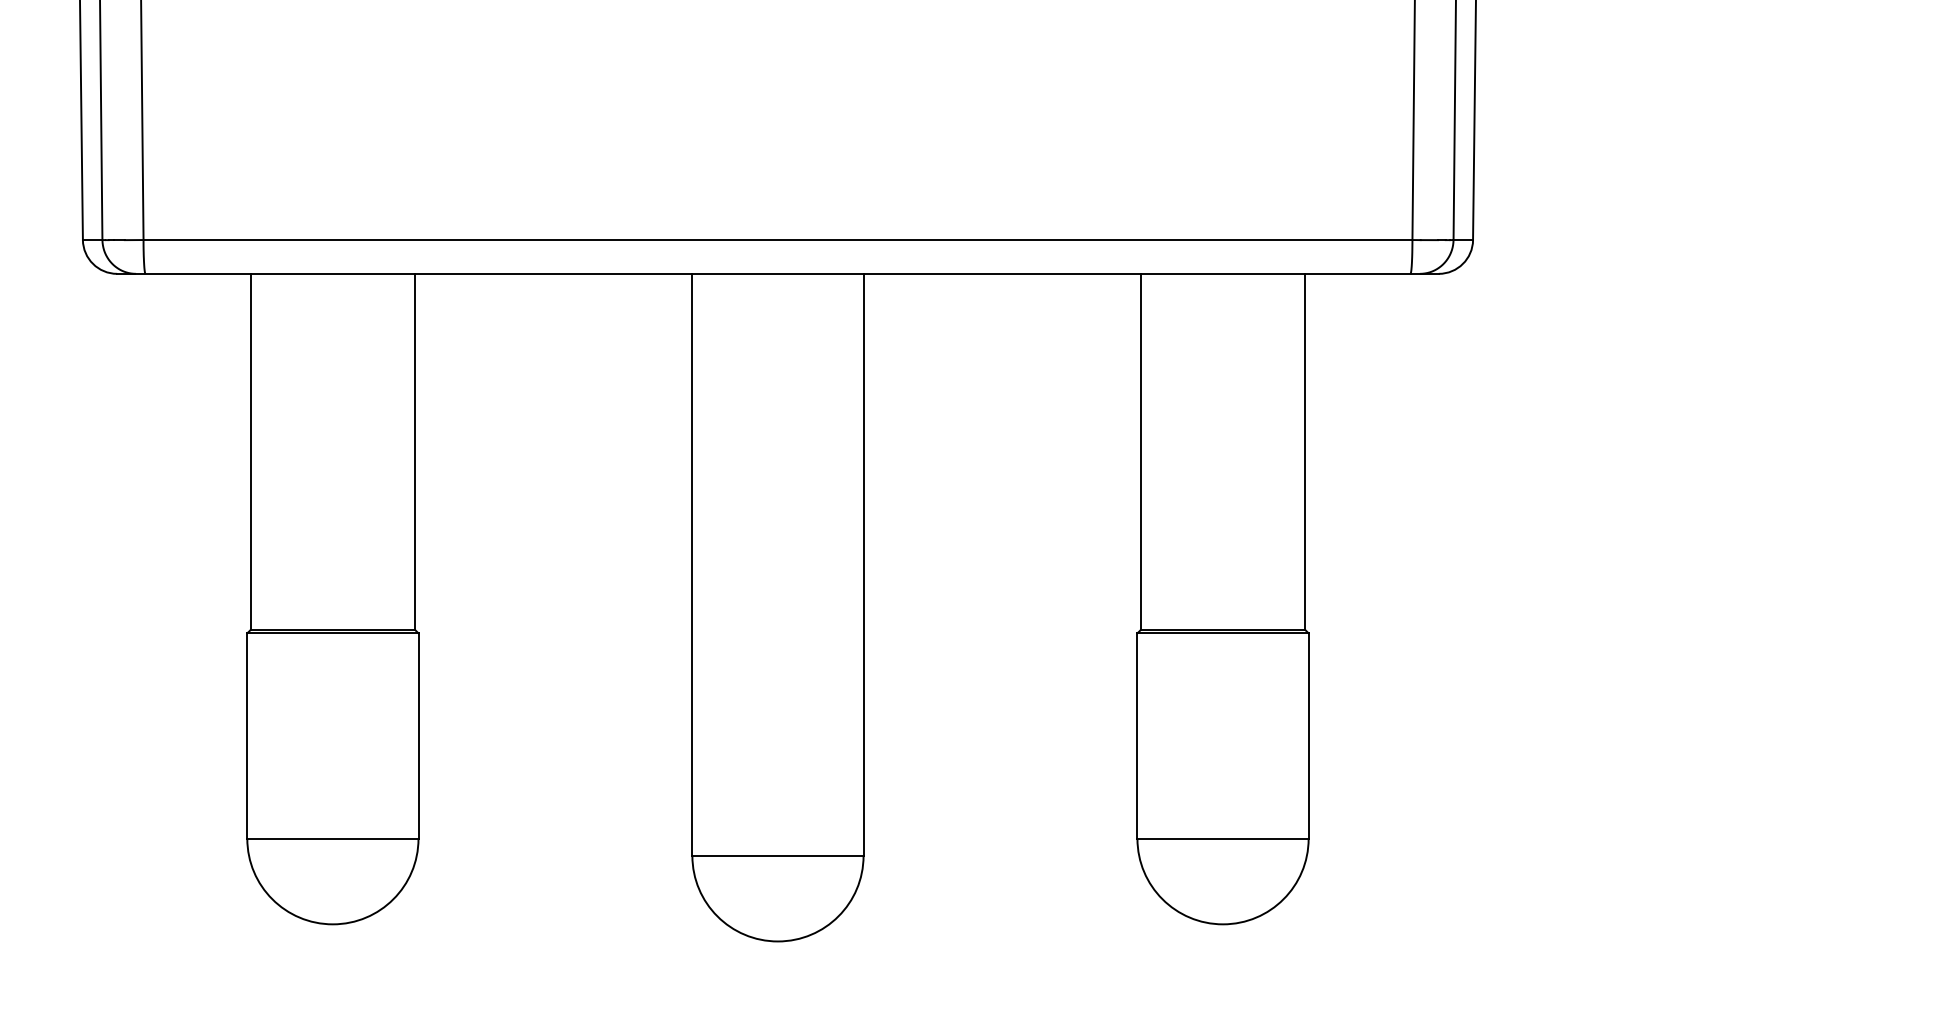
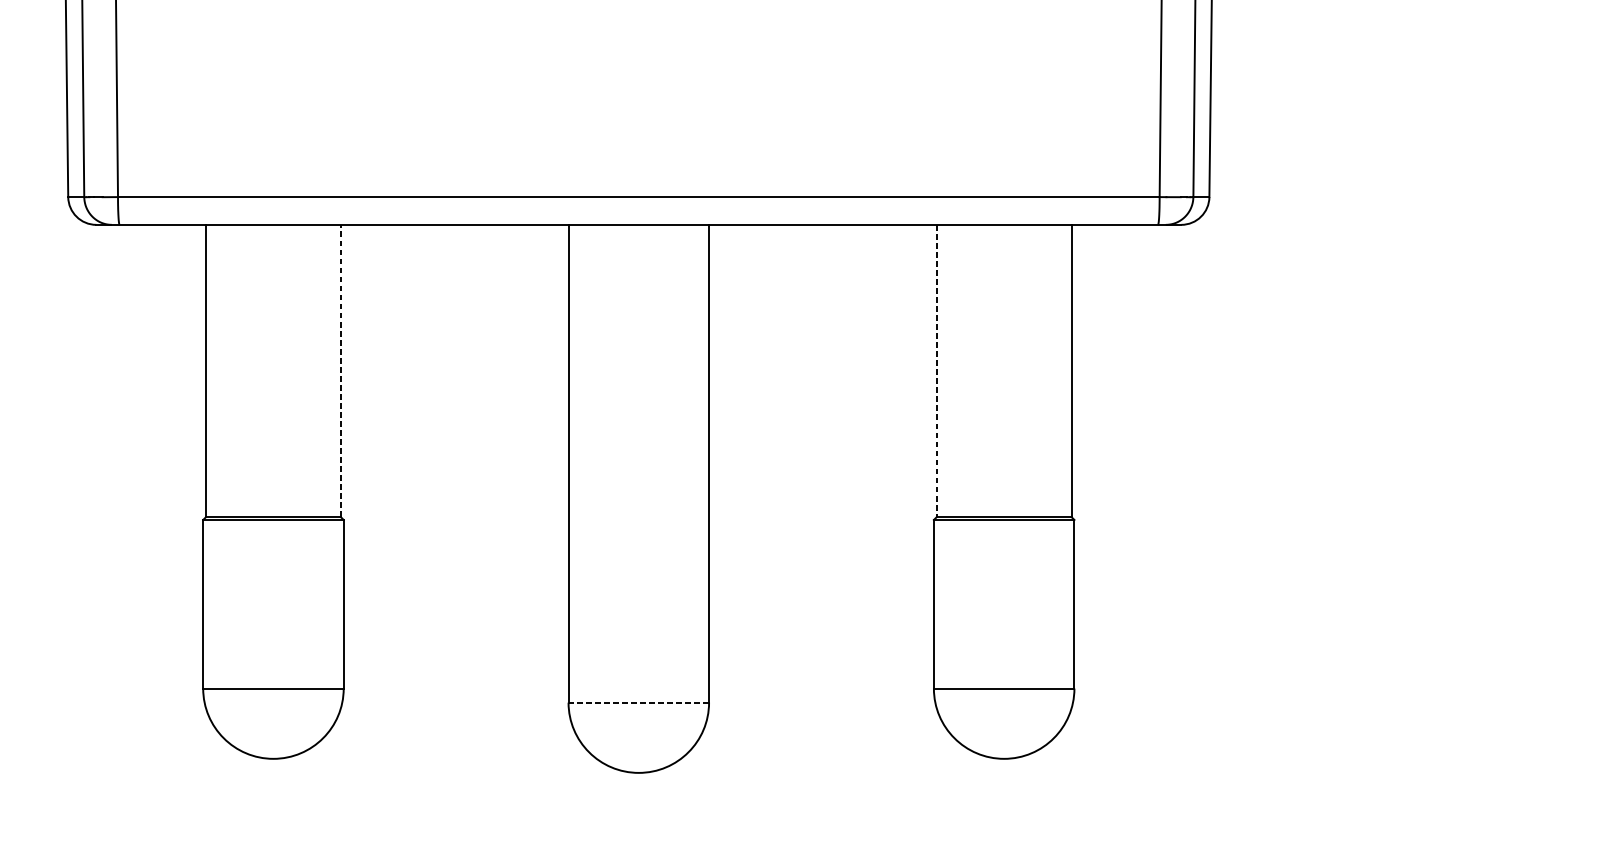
line: (415, 451) -> (341, 370), solid -> dashed
line: (1140, 452) -> (936, 371), solid -> dashed
line: (777, 855) -> (638, 702), solid -> dashed

